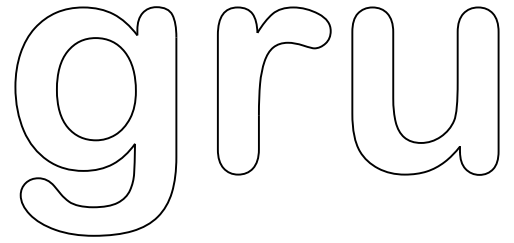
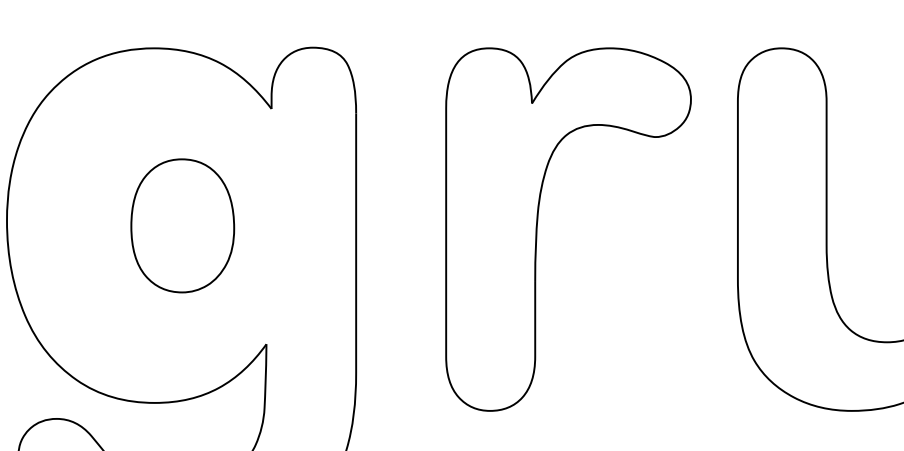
part: (96, 89) -> (182, 226), size x0.6

